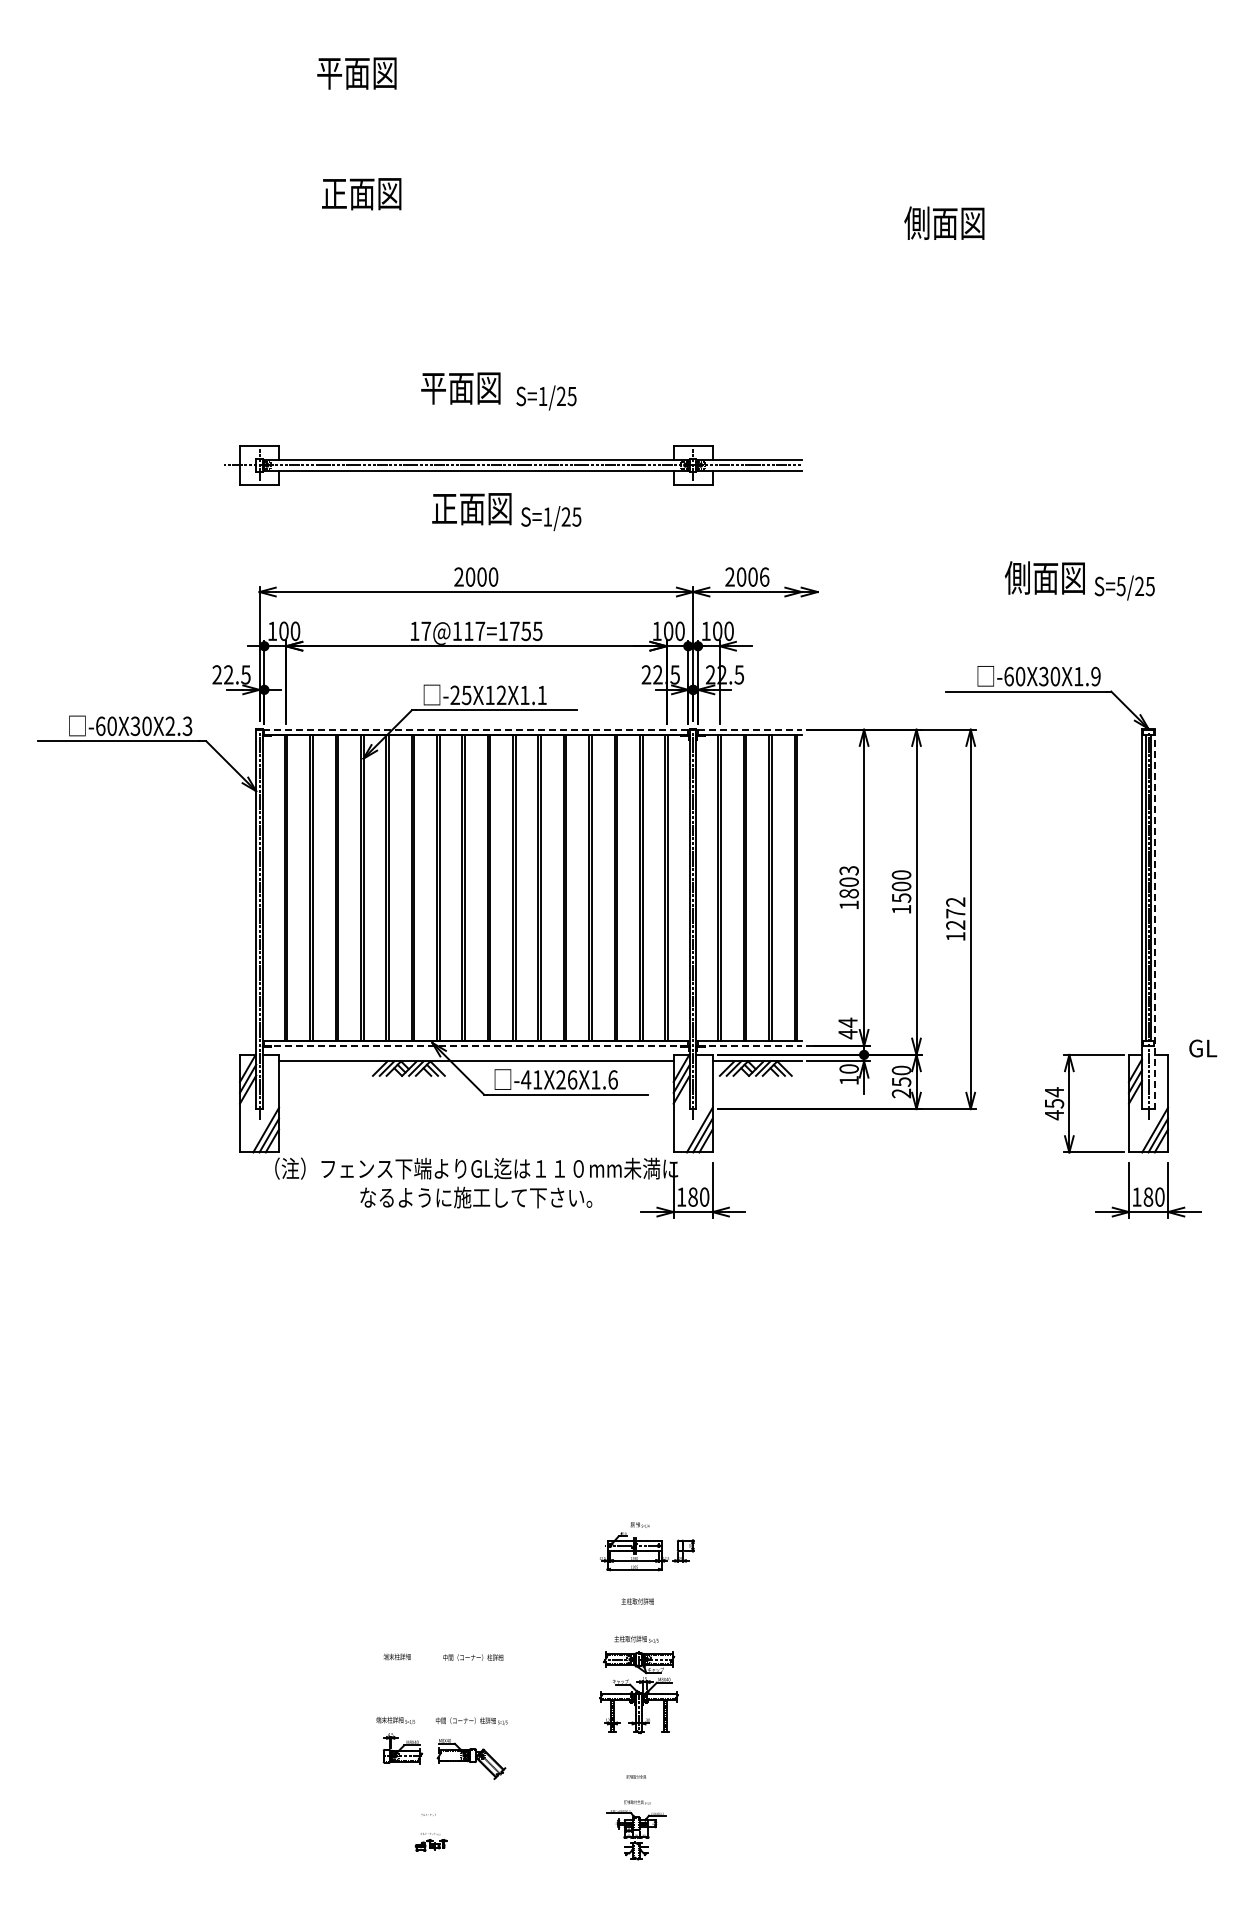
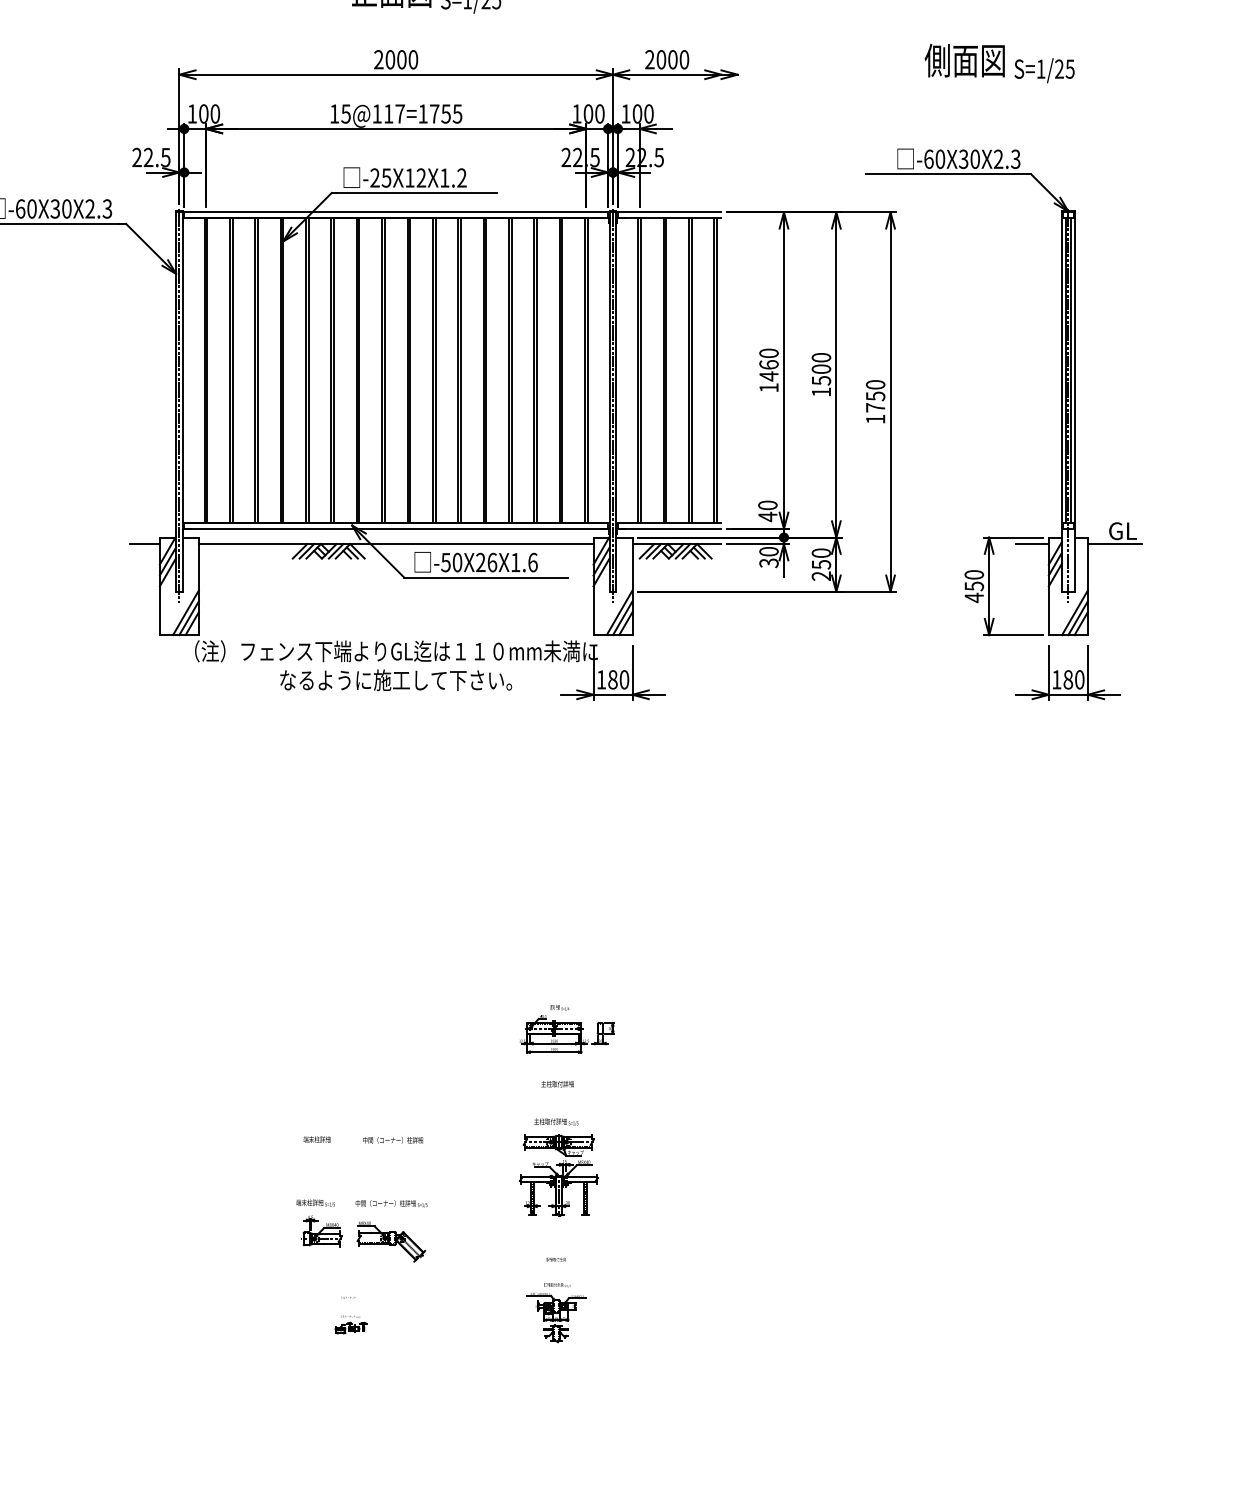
text: (764, 576) -> (684, 59), 2006 -> 2000
text: (1120, 586) -> (1040, 69), S=5/25 -> S=1/25
text: (426, 631) -> (346, 114), 17@117=1755 -> 15@117=1755
text: (1087, 676) -> (1007, 159), -60X30X1.9 -> -60X30X2.3
text: (541, 694) -> (461, 177), -25X12X1.1 -> -25X12X1.2
line: (476, 729) -> (396, 212), dashed -> solid
line: (749, 729) -> (669, 212), dashed -> solid
text: (848, 882) -> (768, 365), 1803 -> 1460
text: (955, 913) -> (875, 396), 1272 -> 1750
line: (1155, 919) -> (1075, 402), dashed -> solid
text: (847, 1022) -> (767, 505), 44 -> 40
line: (476, 1046) -> (396, 529), dashed -> solid
line: (749, 1046) -> (669, 529), dashed -> solid
line: (225, 1061) -> (145, 544), added
line: (1112, 1061) -> (1032, 544), added
line: (1195, 1061) -> (1115, 544), added
text: (531, 1079) -> (451, 562), -41X26X1.6 -> -50X26X1.6
text: (848, 1080) -> (768, 563), 10 -> 30
text: (1054, 1092) -> (974, 575), 454 -> 450

